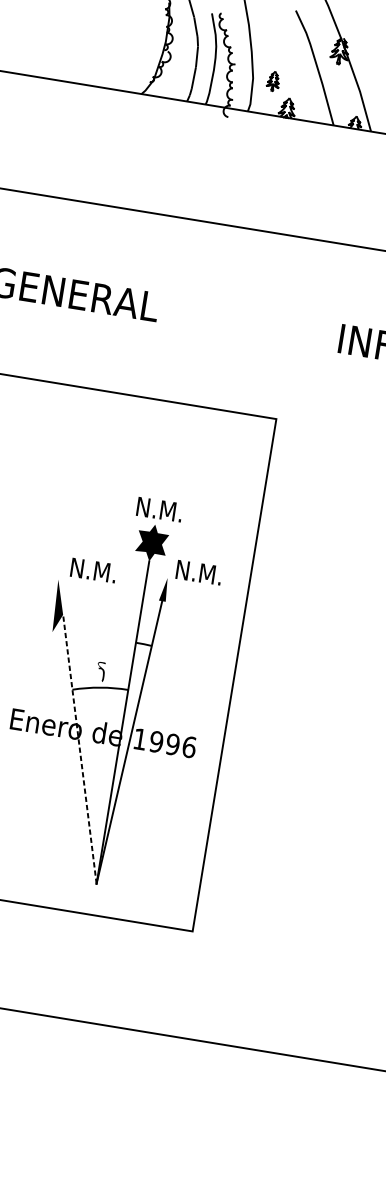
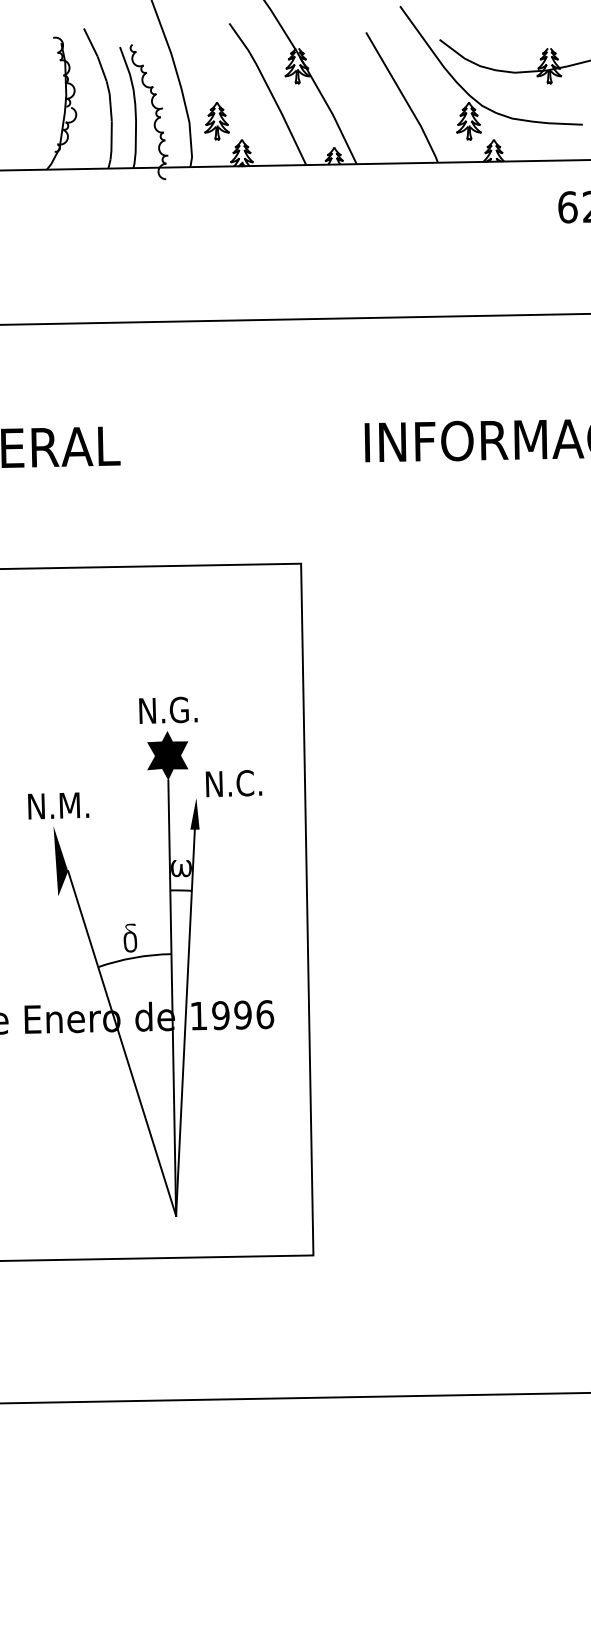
part: (273, 81) -> (216, 121), size x1.43
text: (170, 511) -> (184, 709), N.M. -> N.G.
text: (93, 570) -> (58, 805), moved
text: (210, 574) -> (251, 783), N.M. -> N.C.
fill: (147, 628) -> (181, 868), added
fill: (98, 675) -> (129, 942), added
line: (80, 749) -> (122, 1043), dashed -> solid

